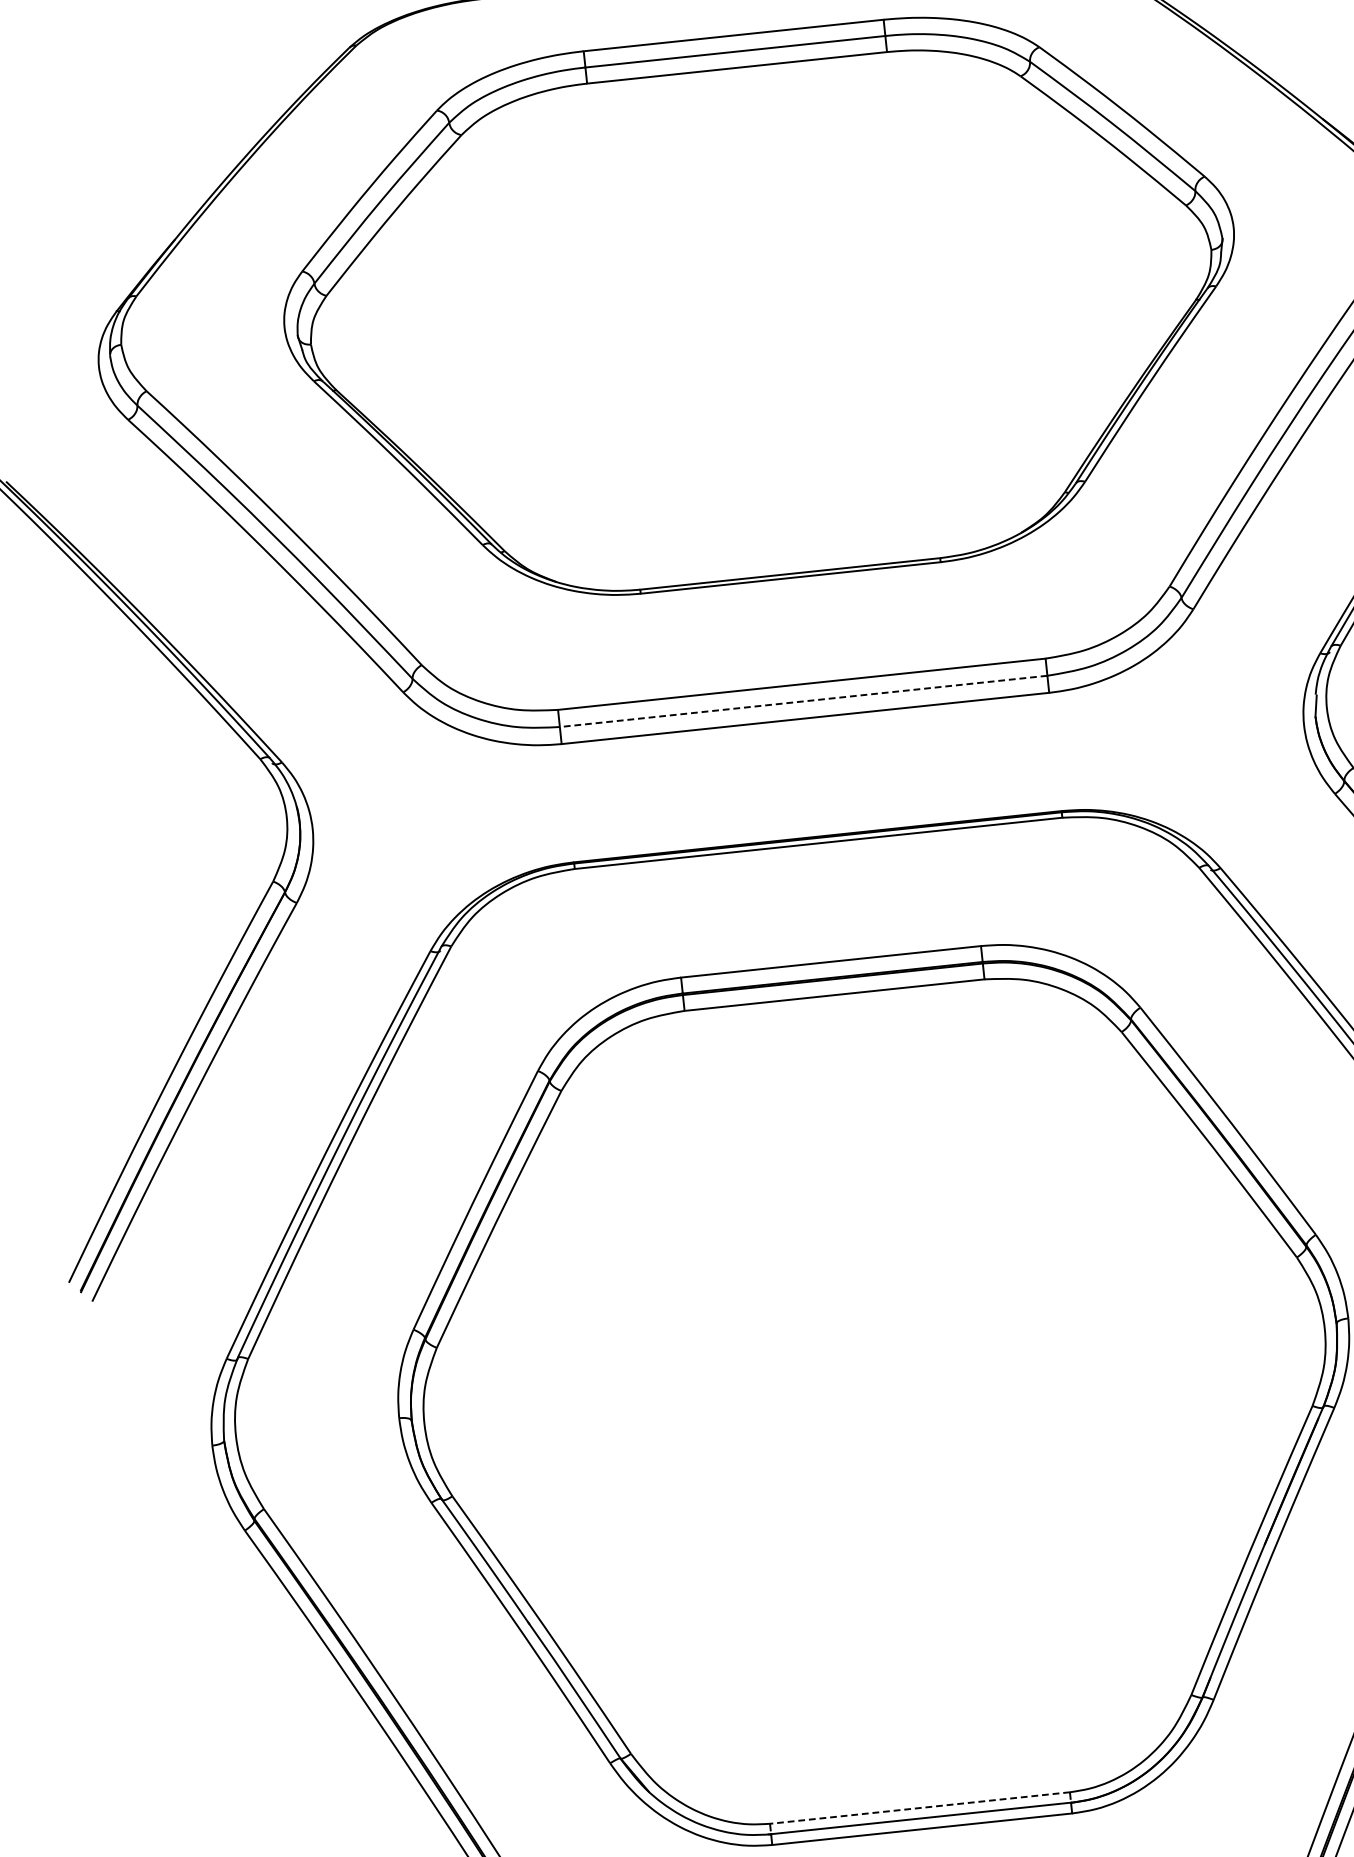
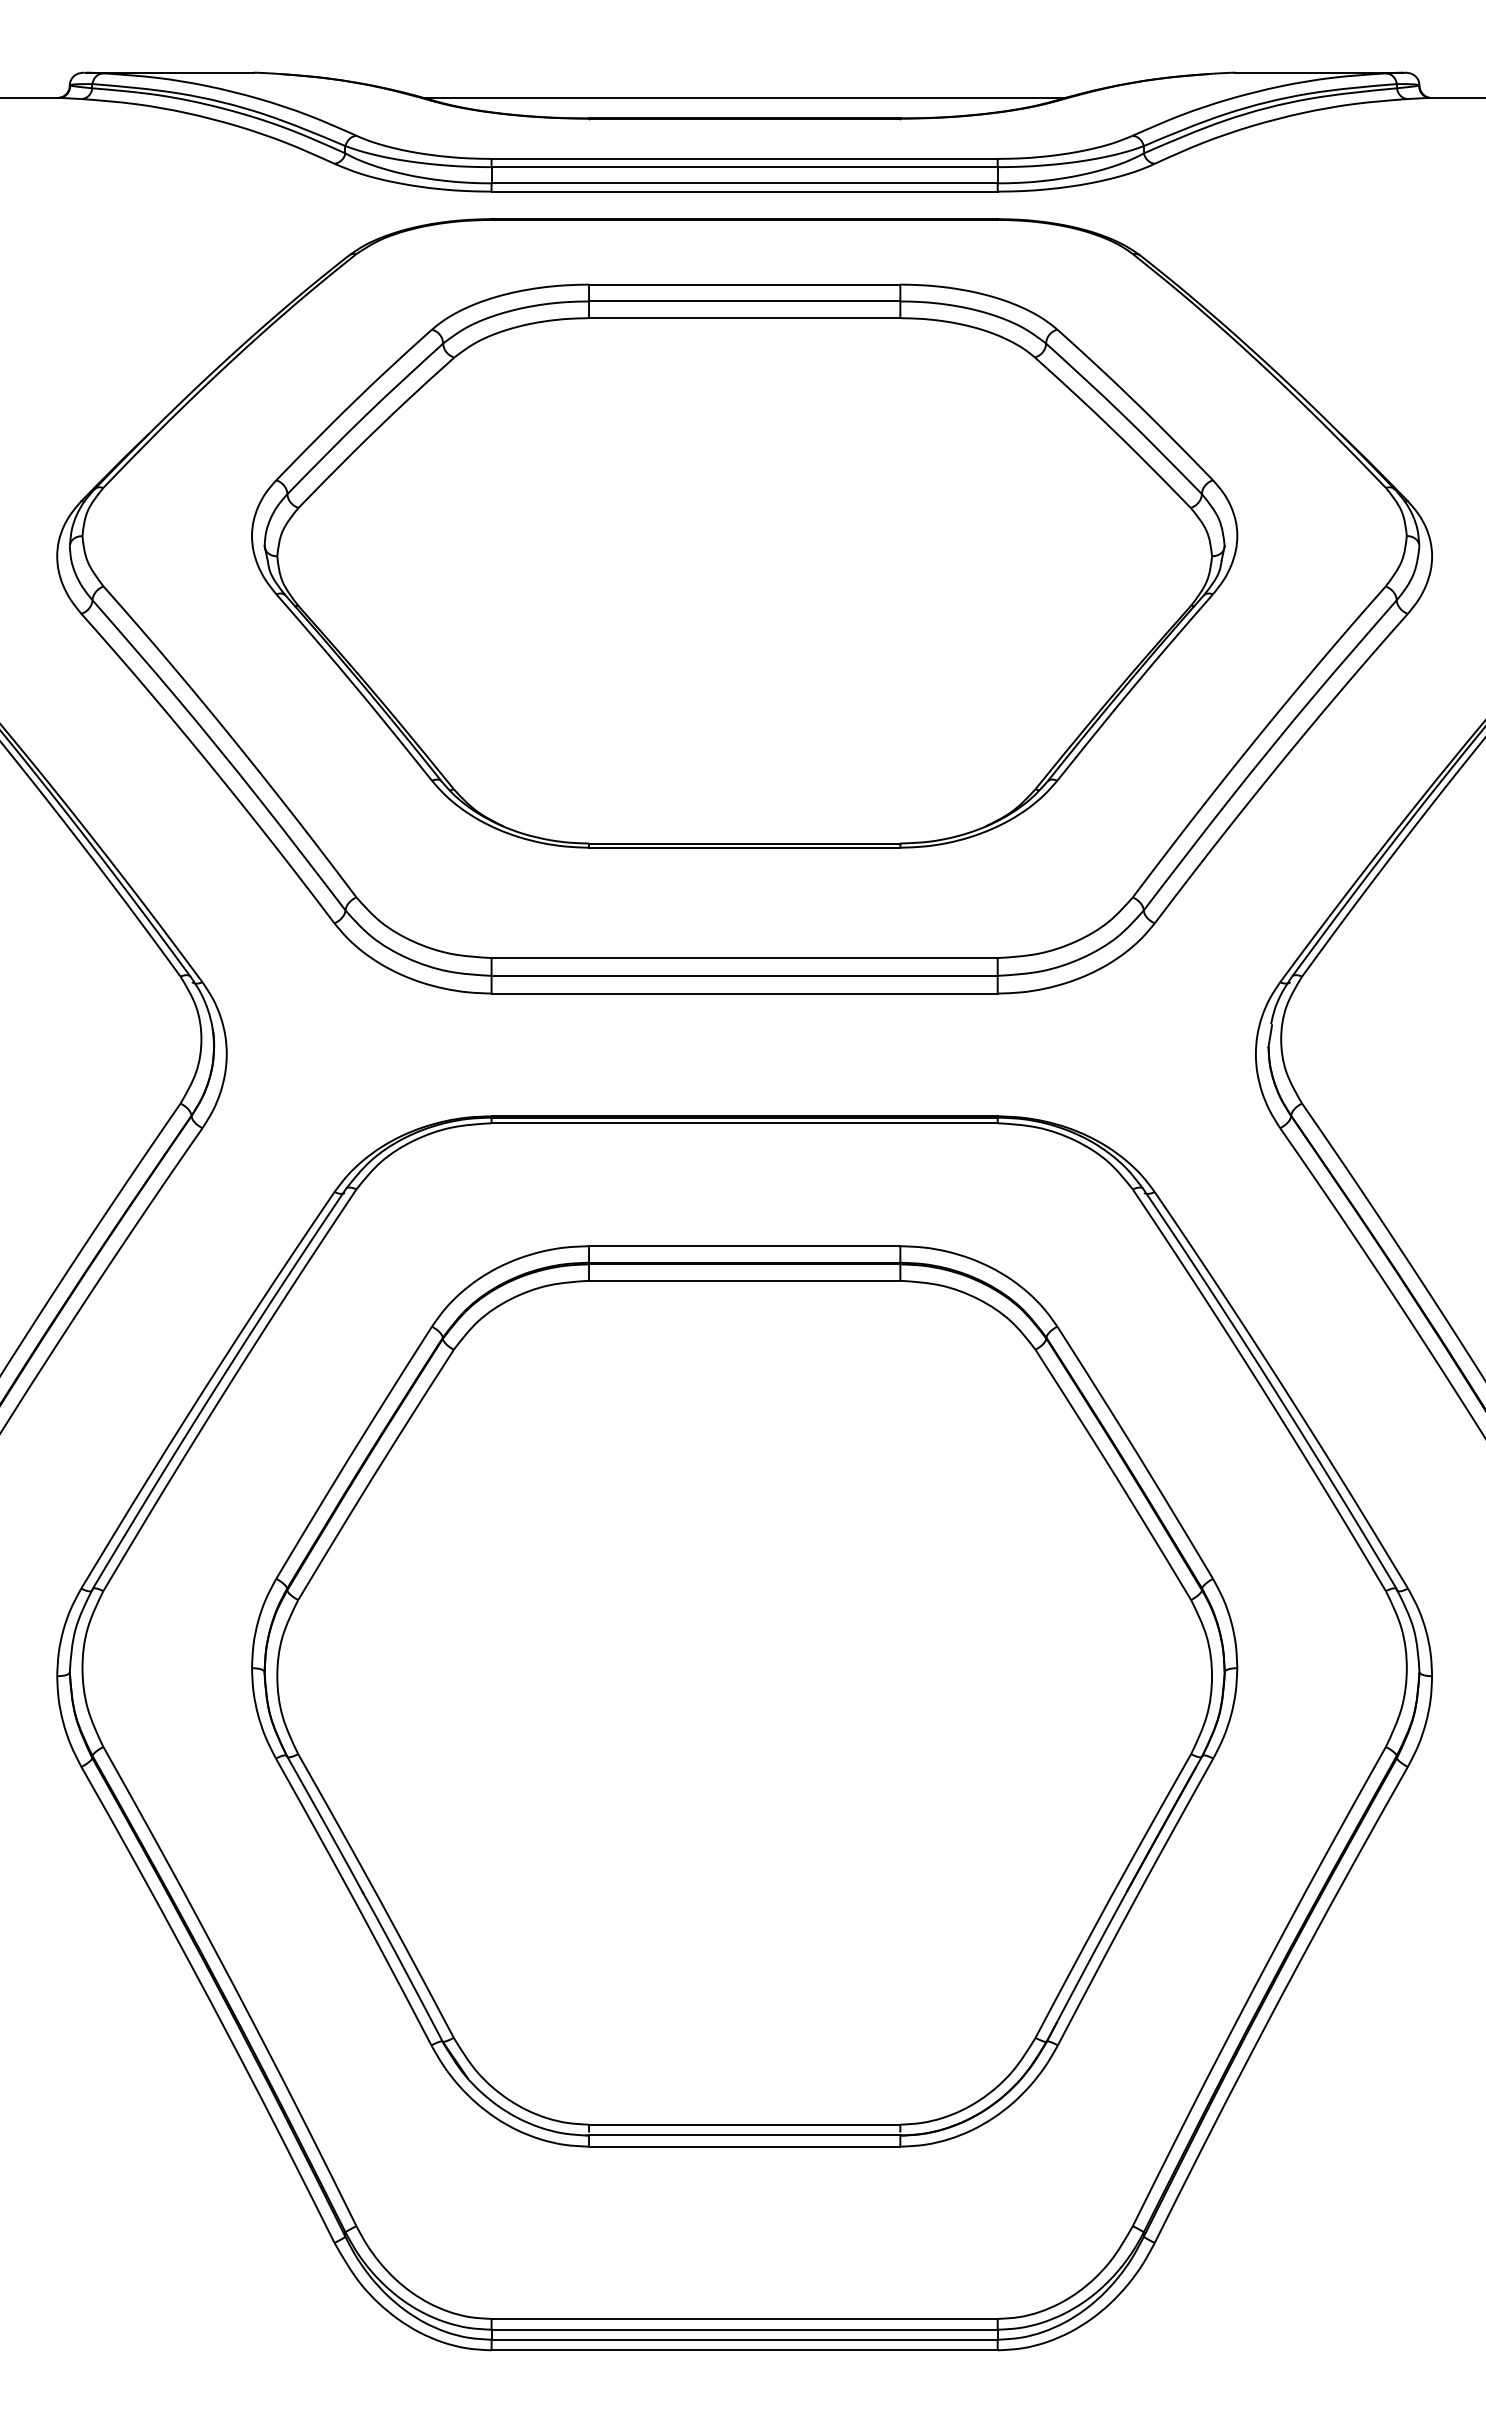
line: (803, 701) -> (744, 975), dashed -> solid
line: (919, 1807) -> (744, 2124), dashed -> solid

